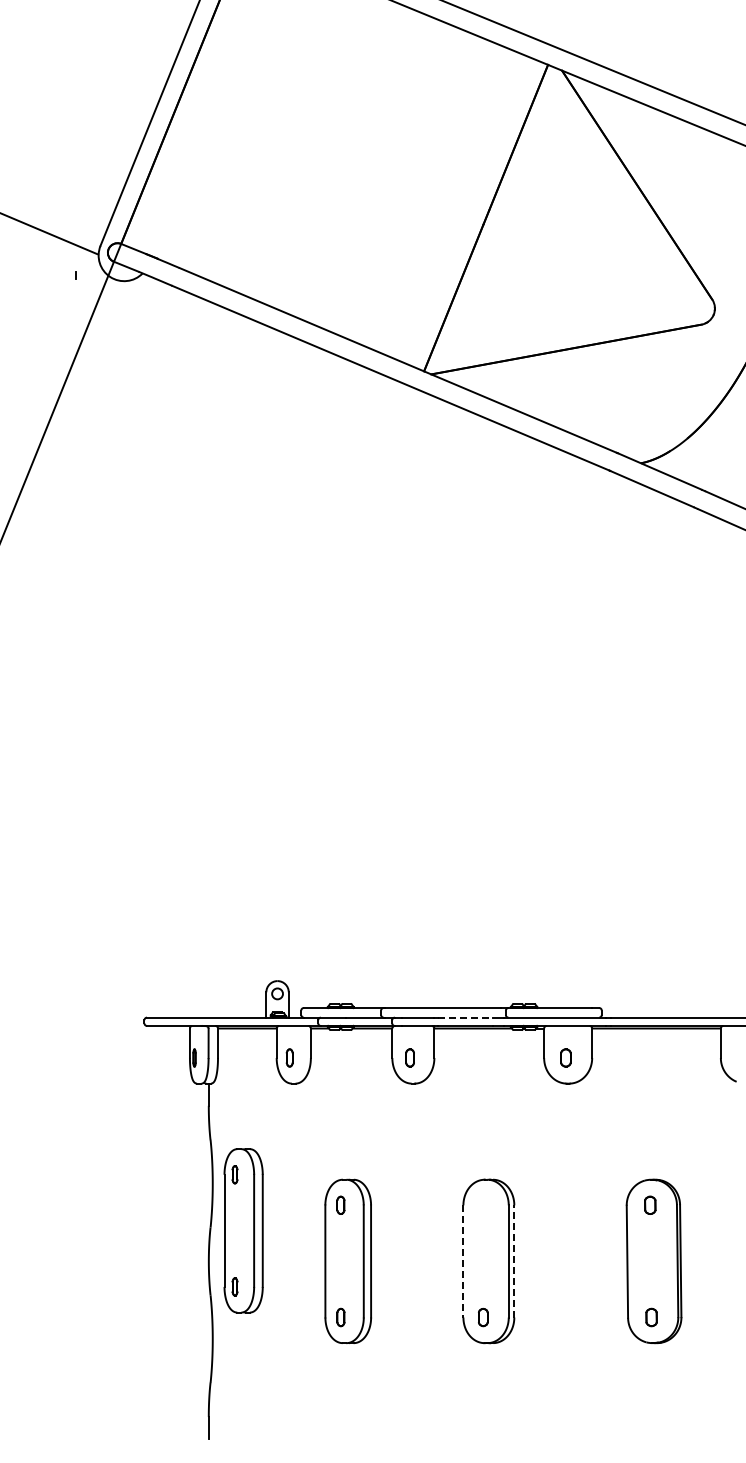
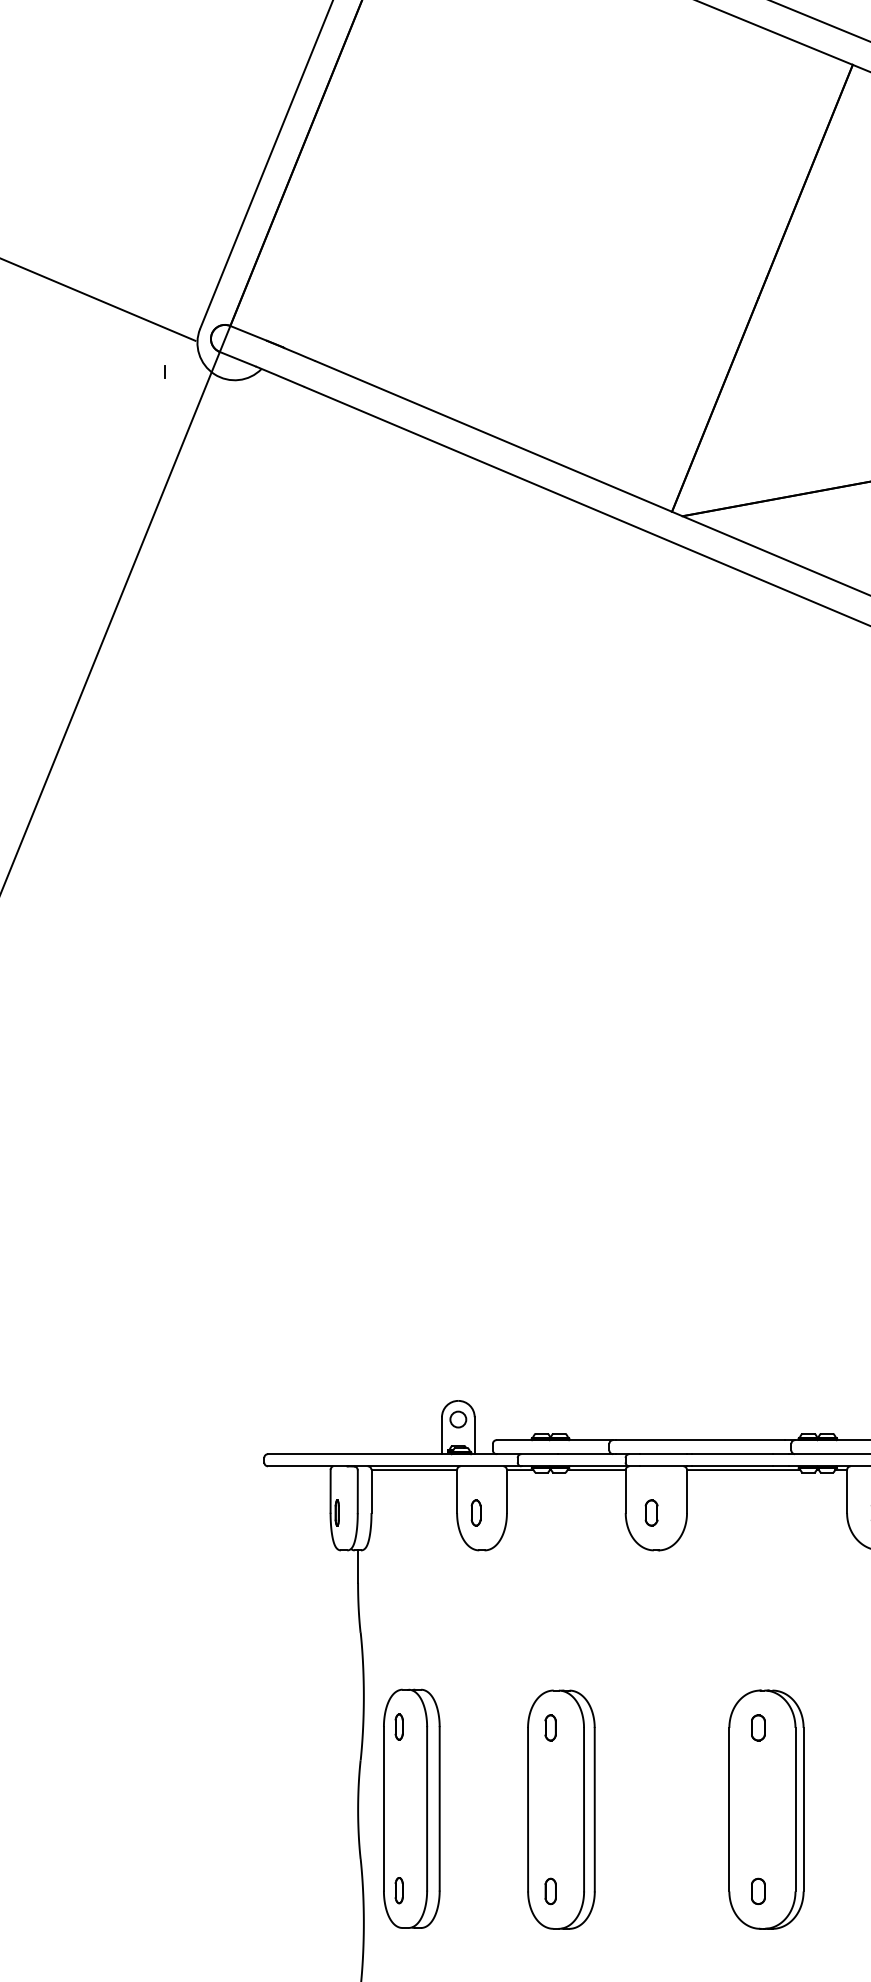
line: (465, 1017) -> (732, 1453), dashed -> solid
part: (483, 1204) -> (758, 1726), added
part: (243, 1230) -> (411, 1808), moved
line: (514, 1260) -> (803, 1808), dashed -> solid
line: (463, 1261) -> (729, 1809), dashed -> solid

